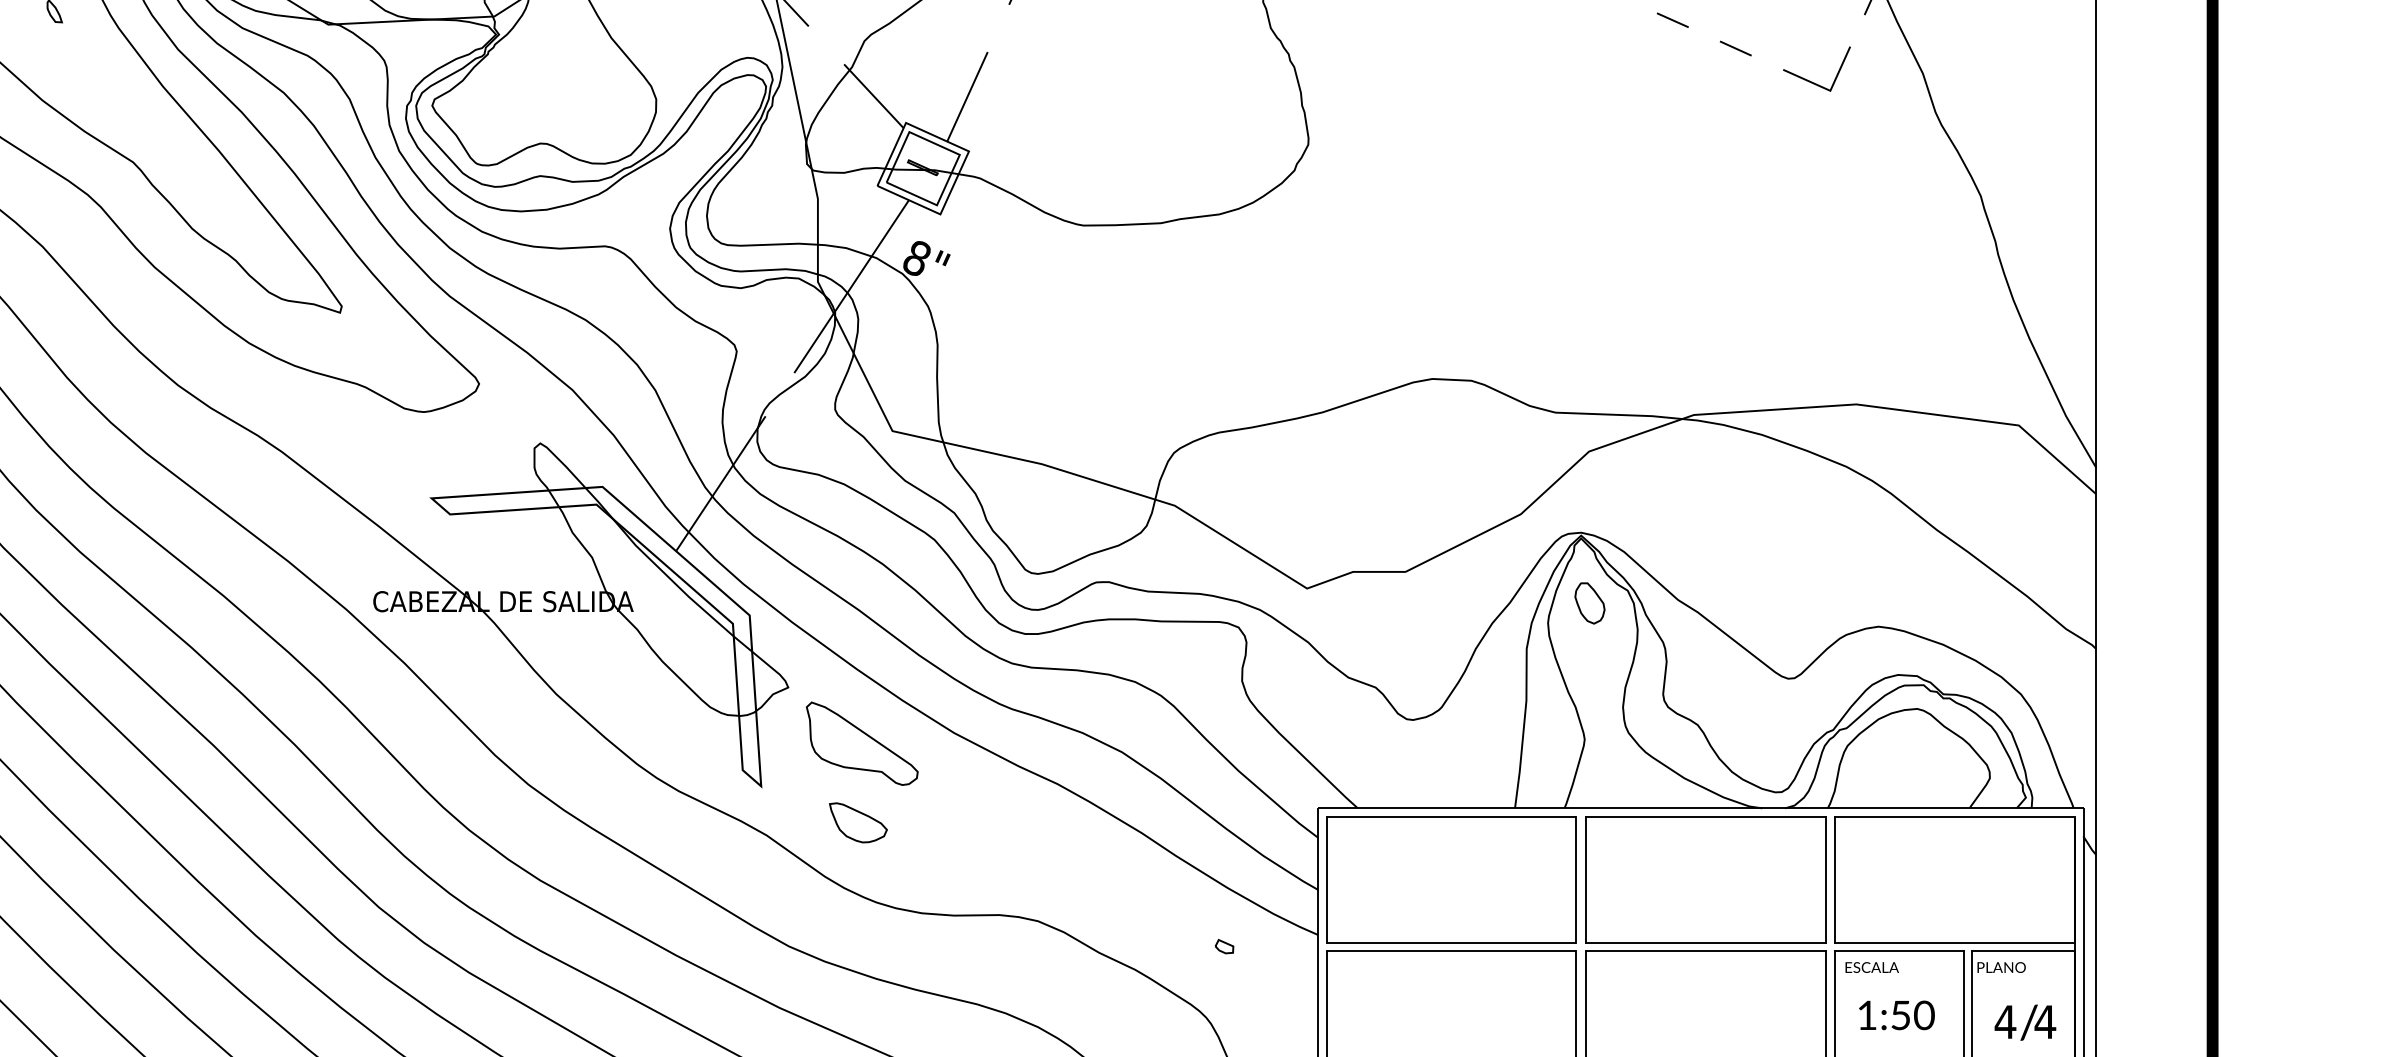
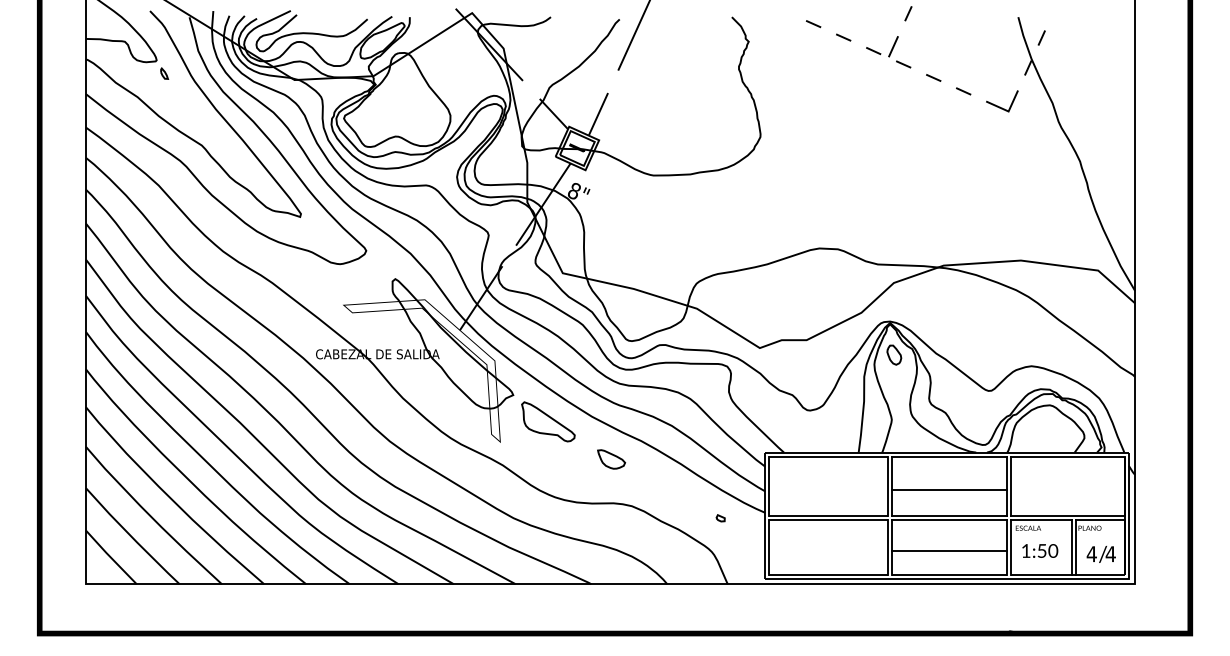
part: (858, 822) -> (611, 459), moved
line: (1706, 886) -> (949, 489), added
line: (1706, 1014) -> (949, 550), added

